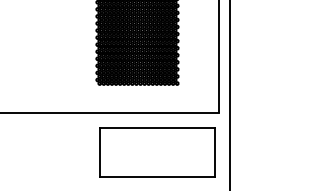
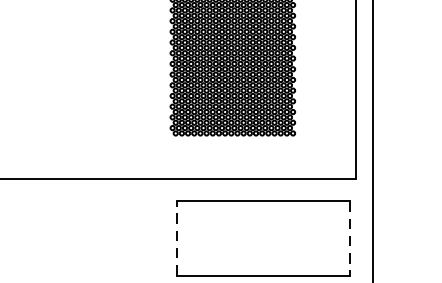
line: (100, 152) -> (176, 237), solid -> dashed
line: (214, 153) -> (349, 239), solid -> dashed

